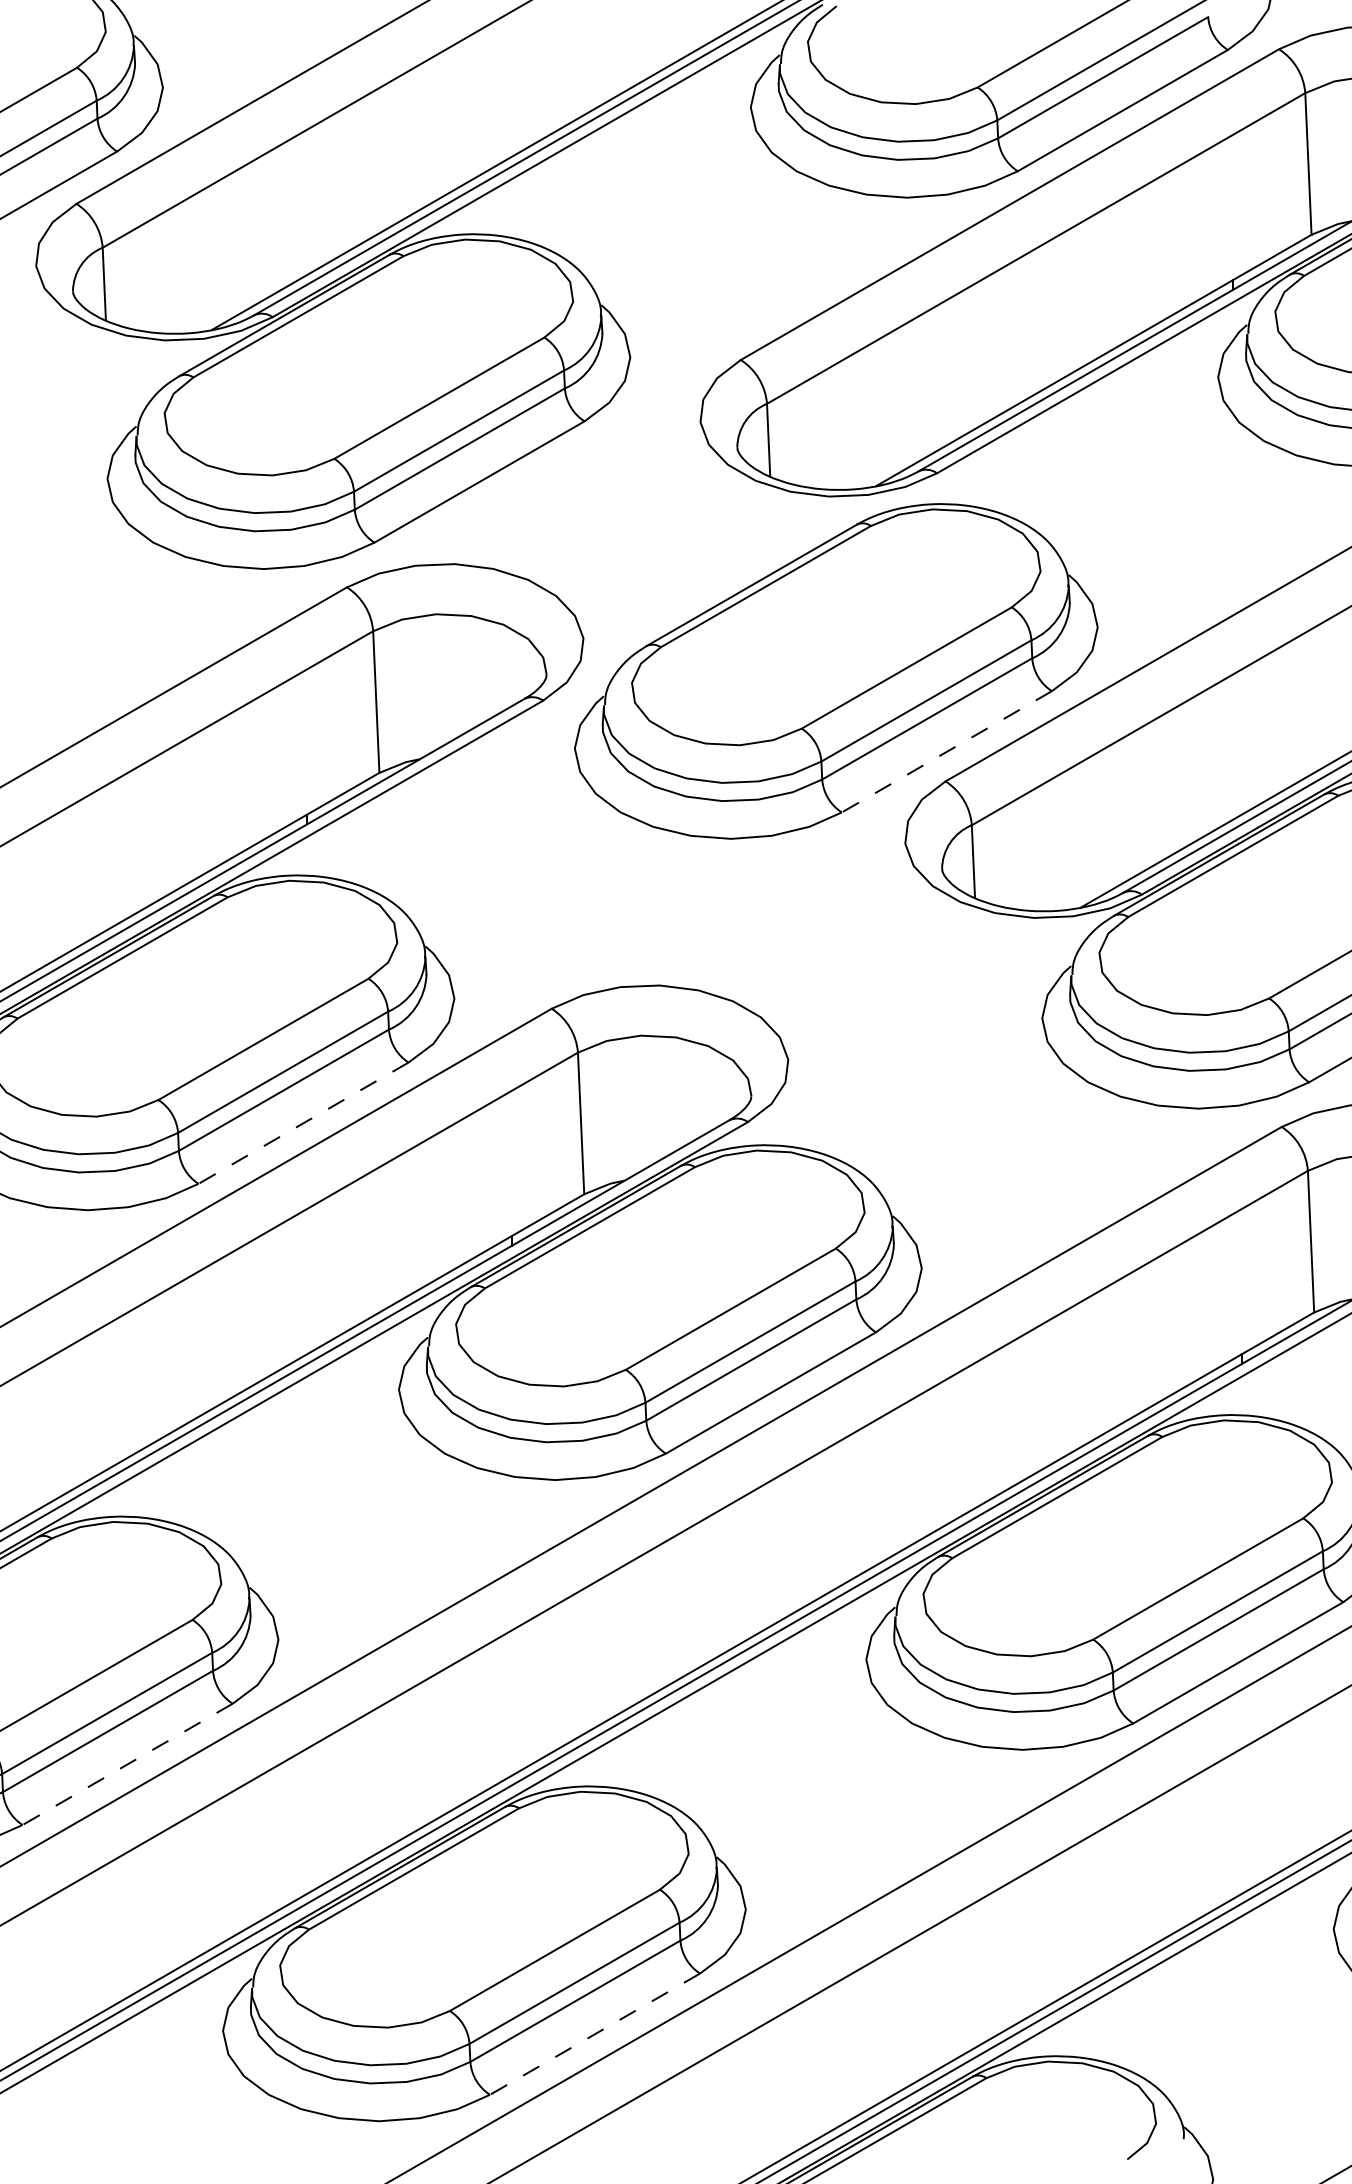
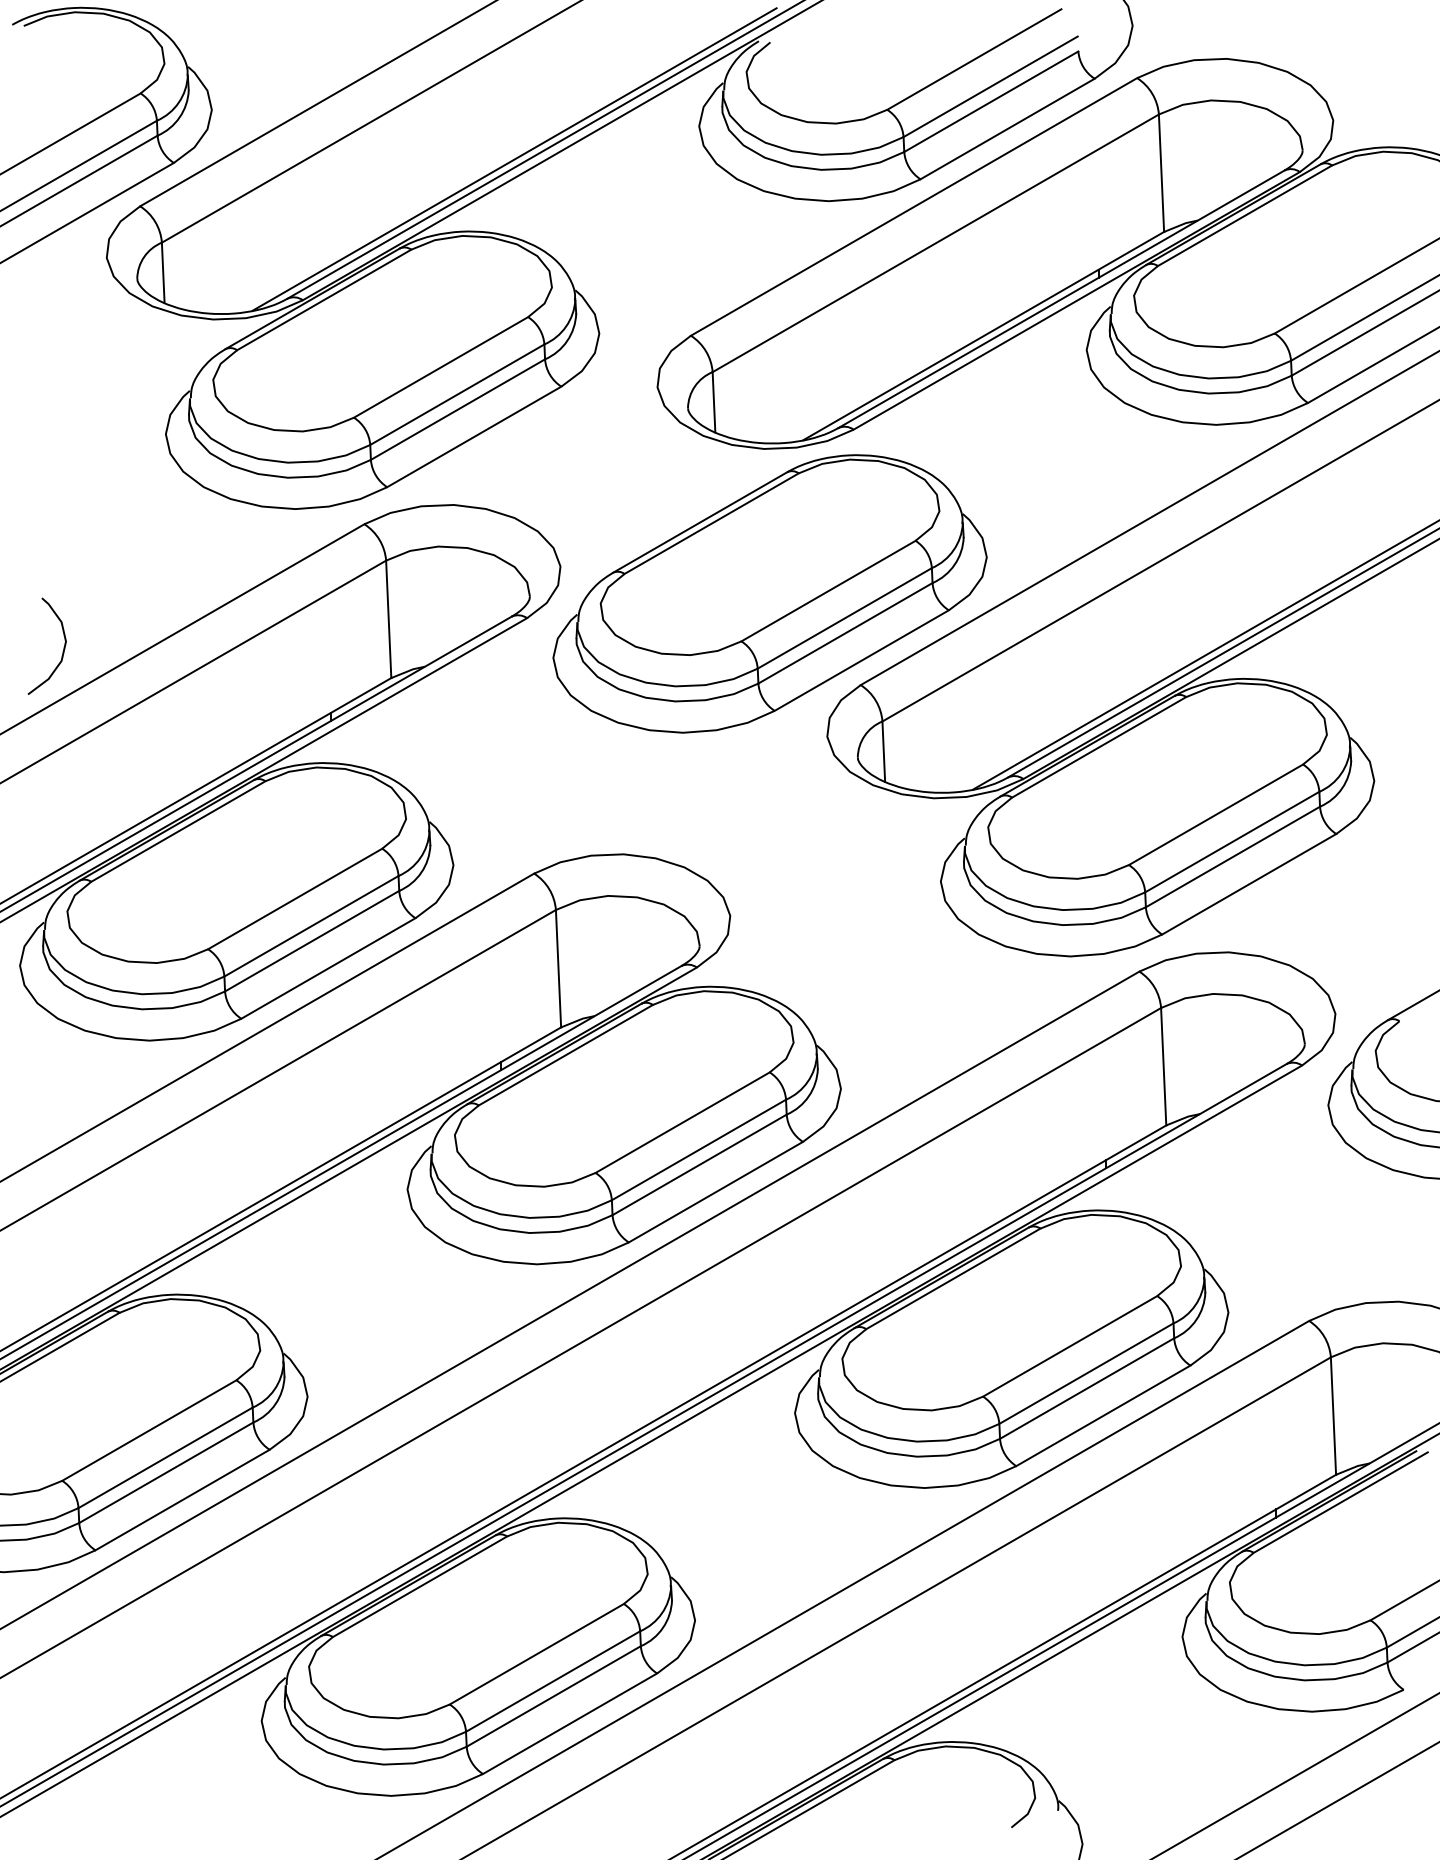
line: (946, 751) -> (861, 660), dashed -> solid
line: (303, 1123) -> (328, 968), dashed -> solid
line: (127, 1764) -> (182, 1500), dashed -> solid
line: (595, 2033) -> (570, 1723), dashed -> solid

